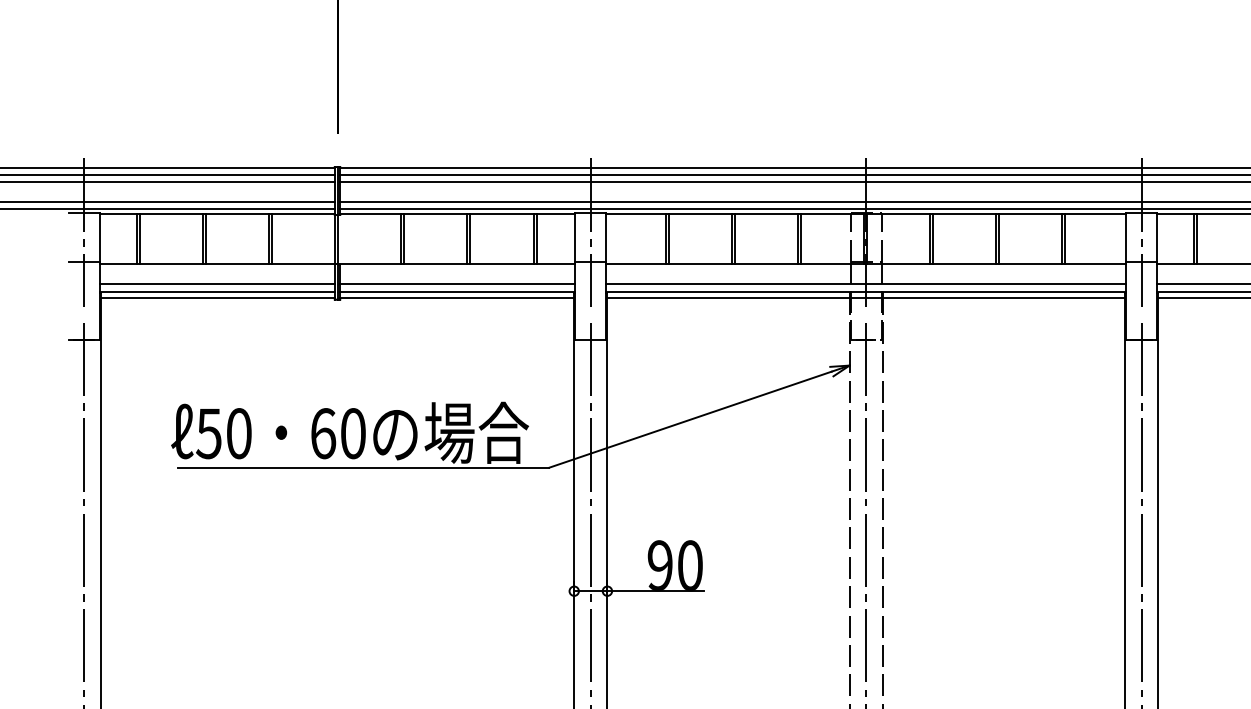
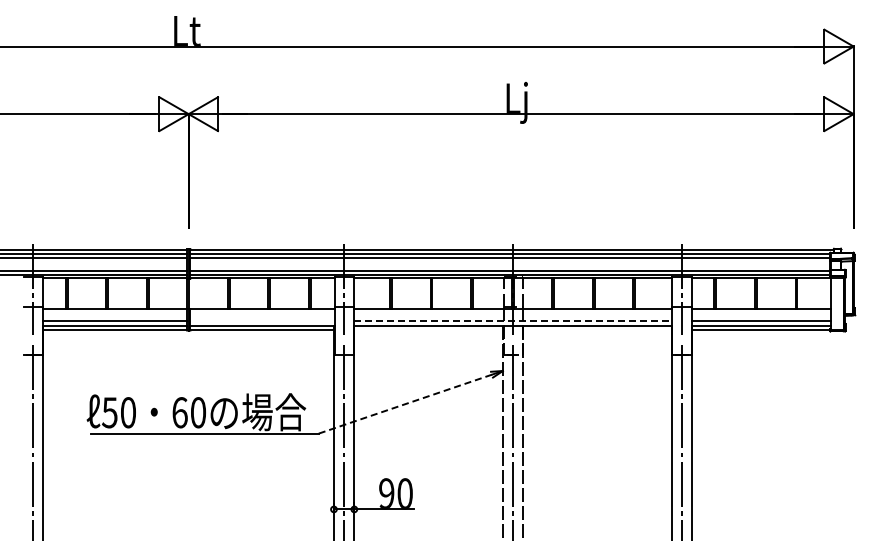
line: (457, 284) -> (262, 321), removed
line: (866, 284) -> (513, 321), solid -> dashed
line: (865, 297) -> (512, 329), removed
line: (690, 420) -> (405, 404), solid -> dashed

